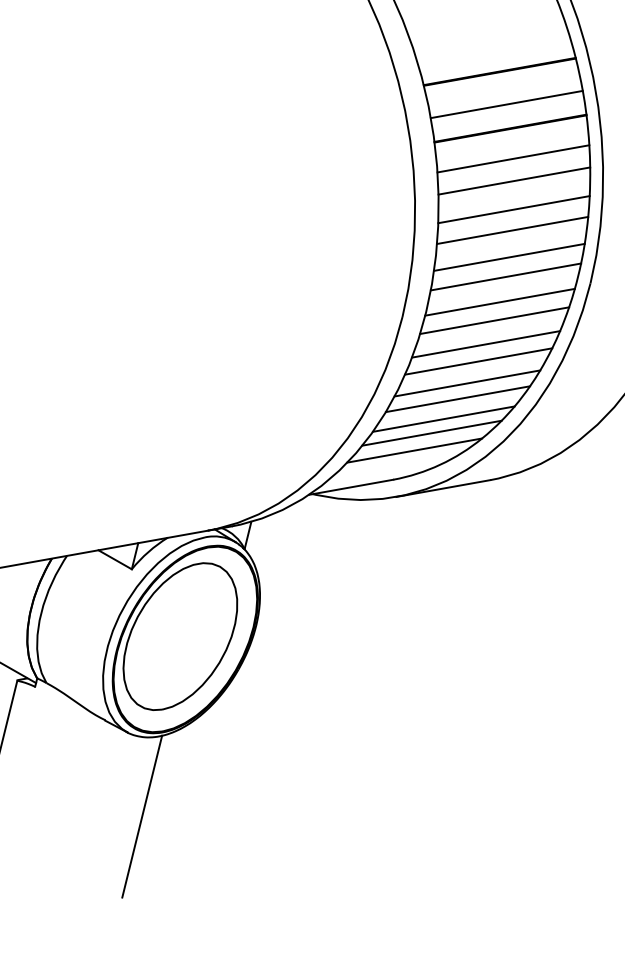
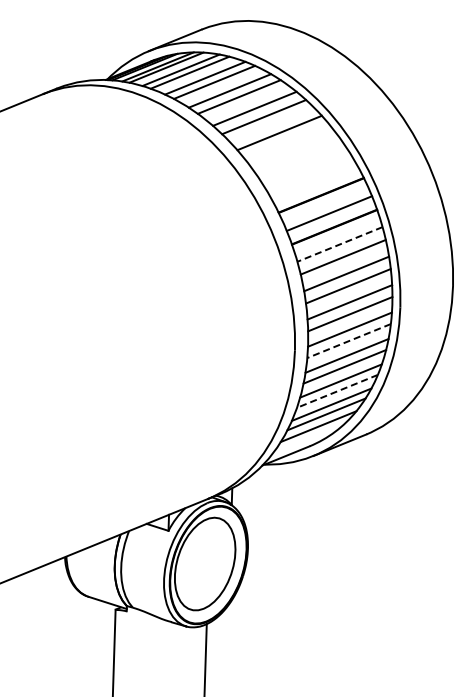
line: (514, 159) -> (340, 244), solid -> dashed
line: (493, 321) -> (348, 341), solid -> dashed
line: (457, 399) -> (337, 391), solid -> dashed

